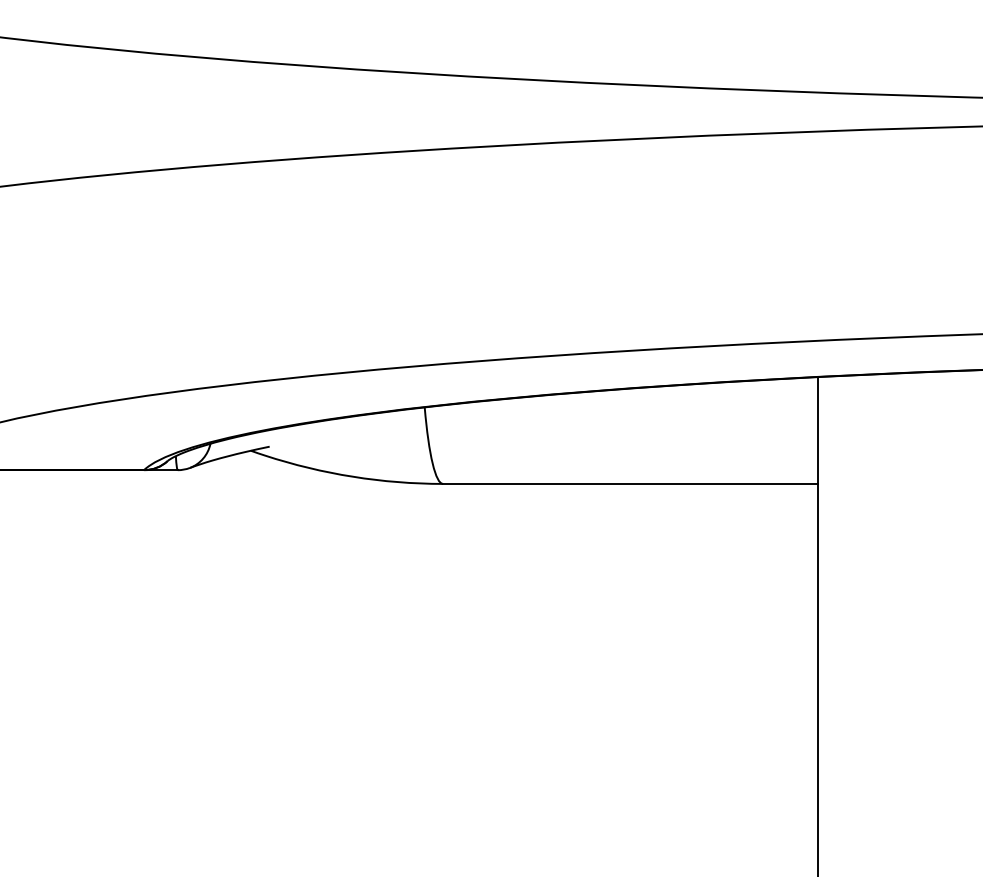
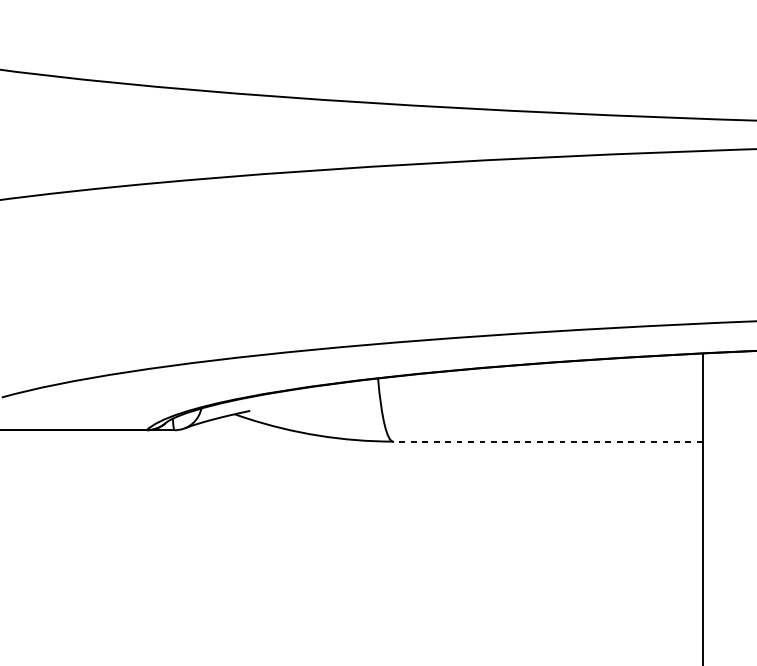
line: (630, 483) -> (547, 441), solid -> dashed

